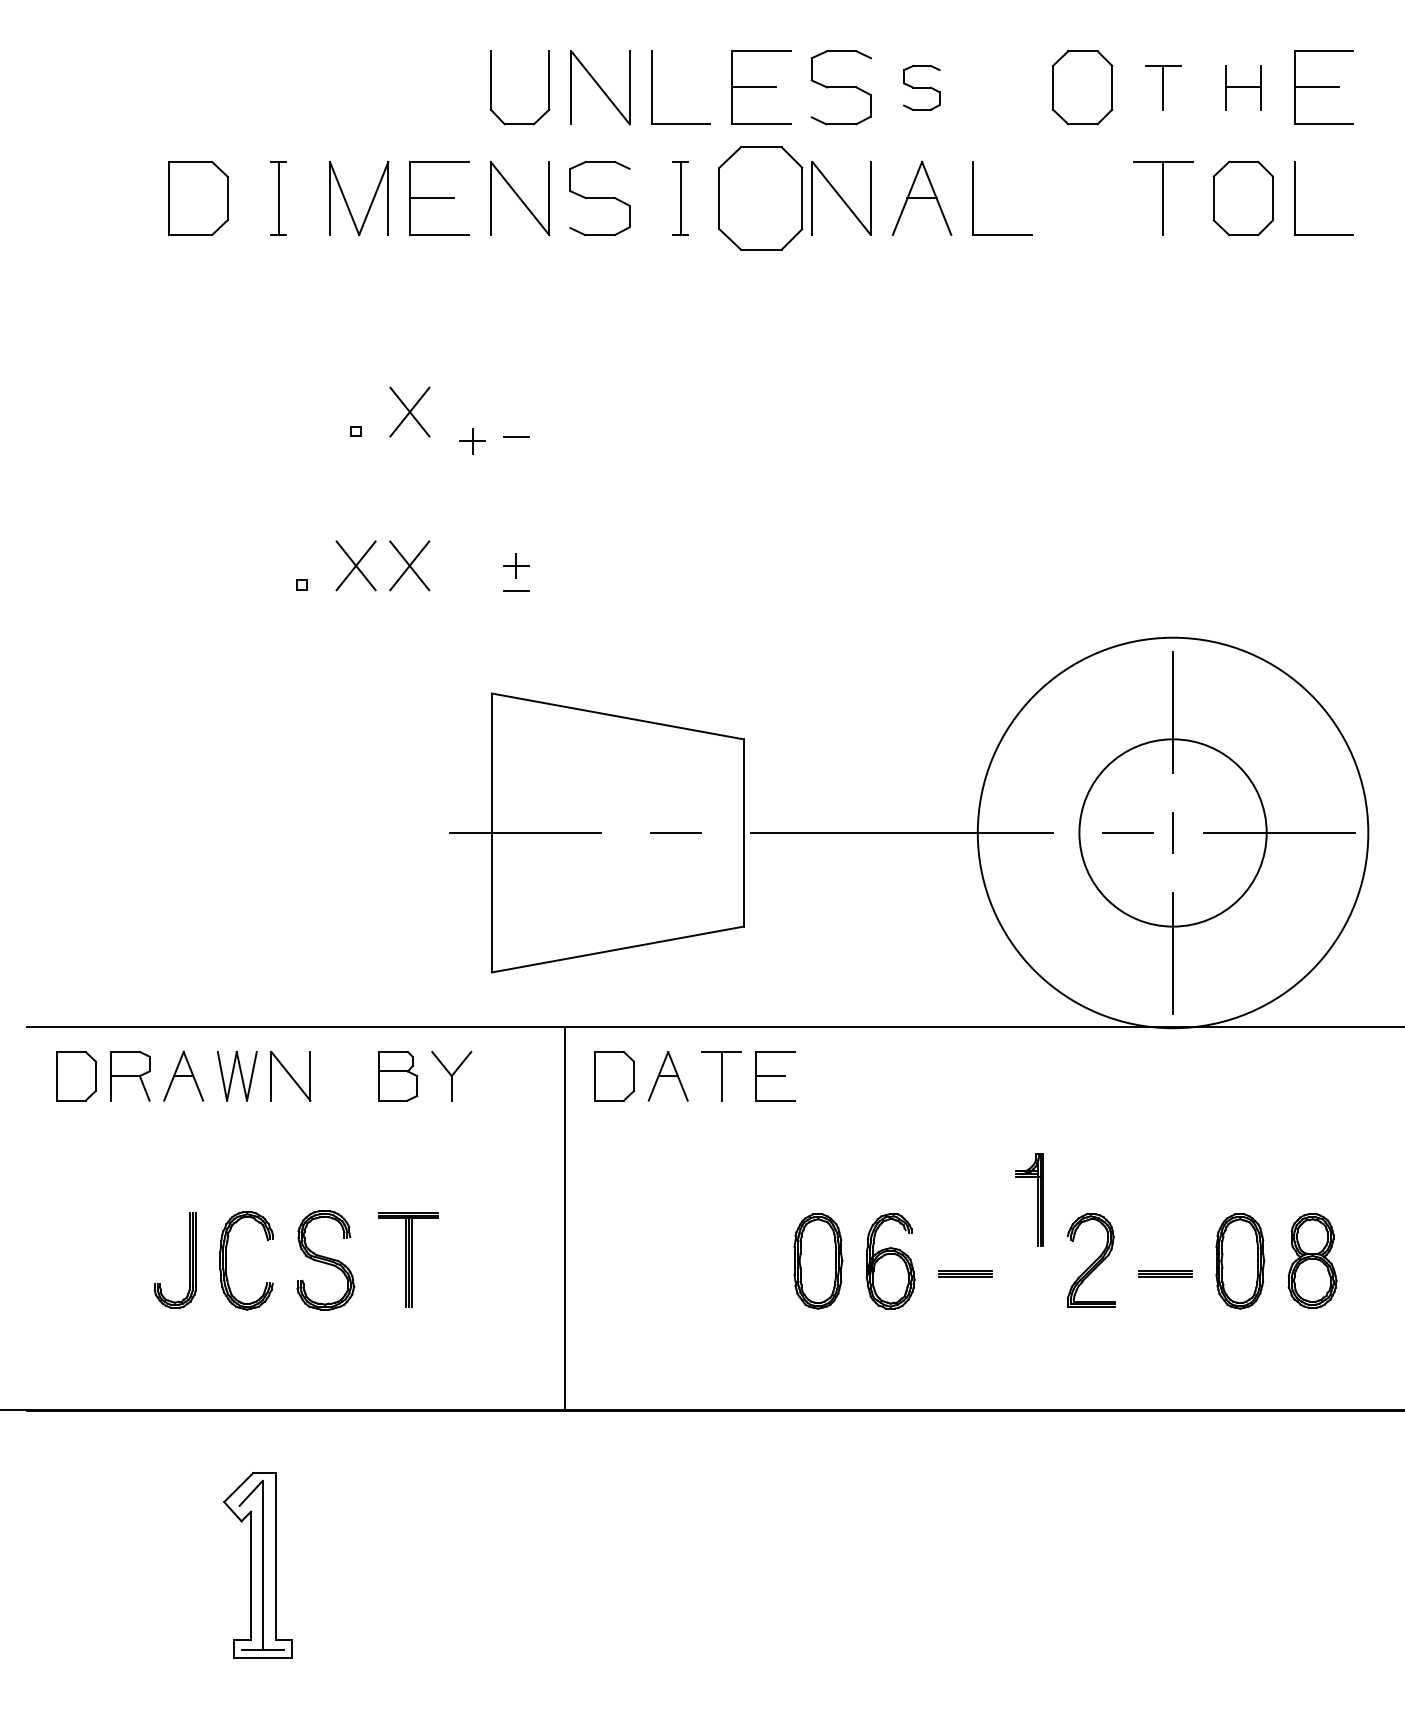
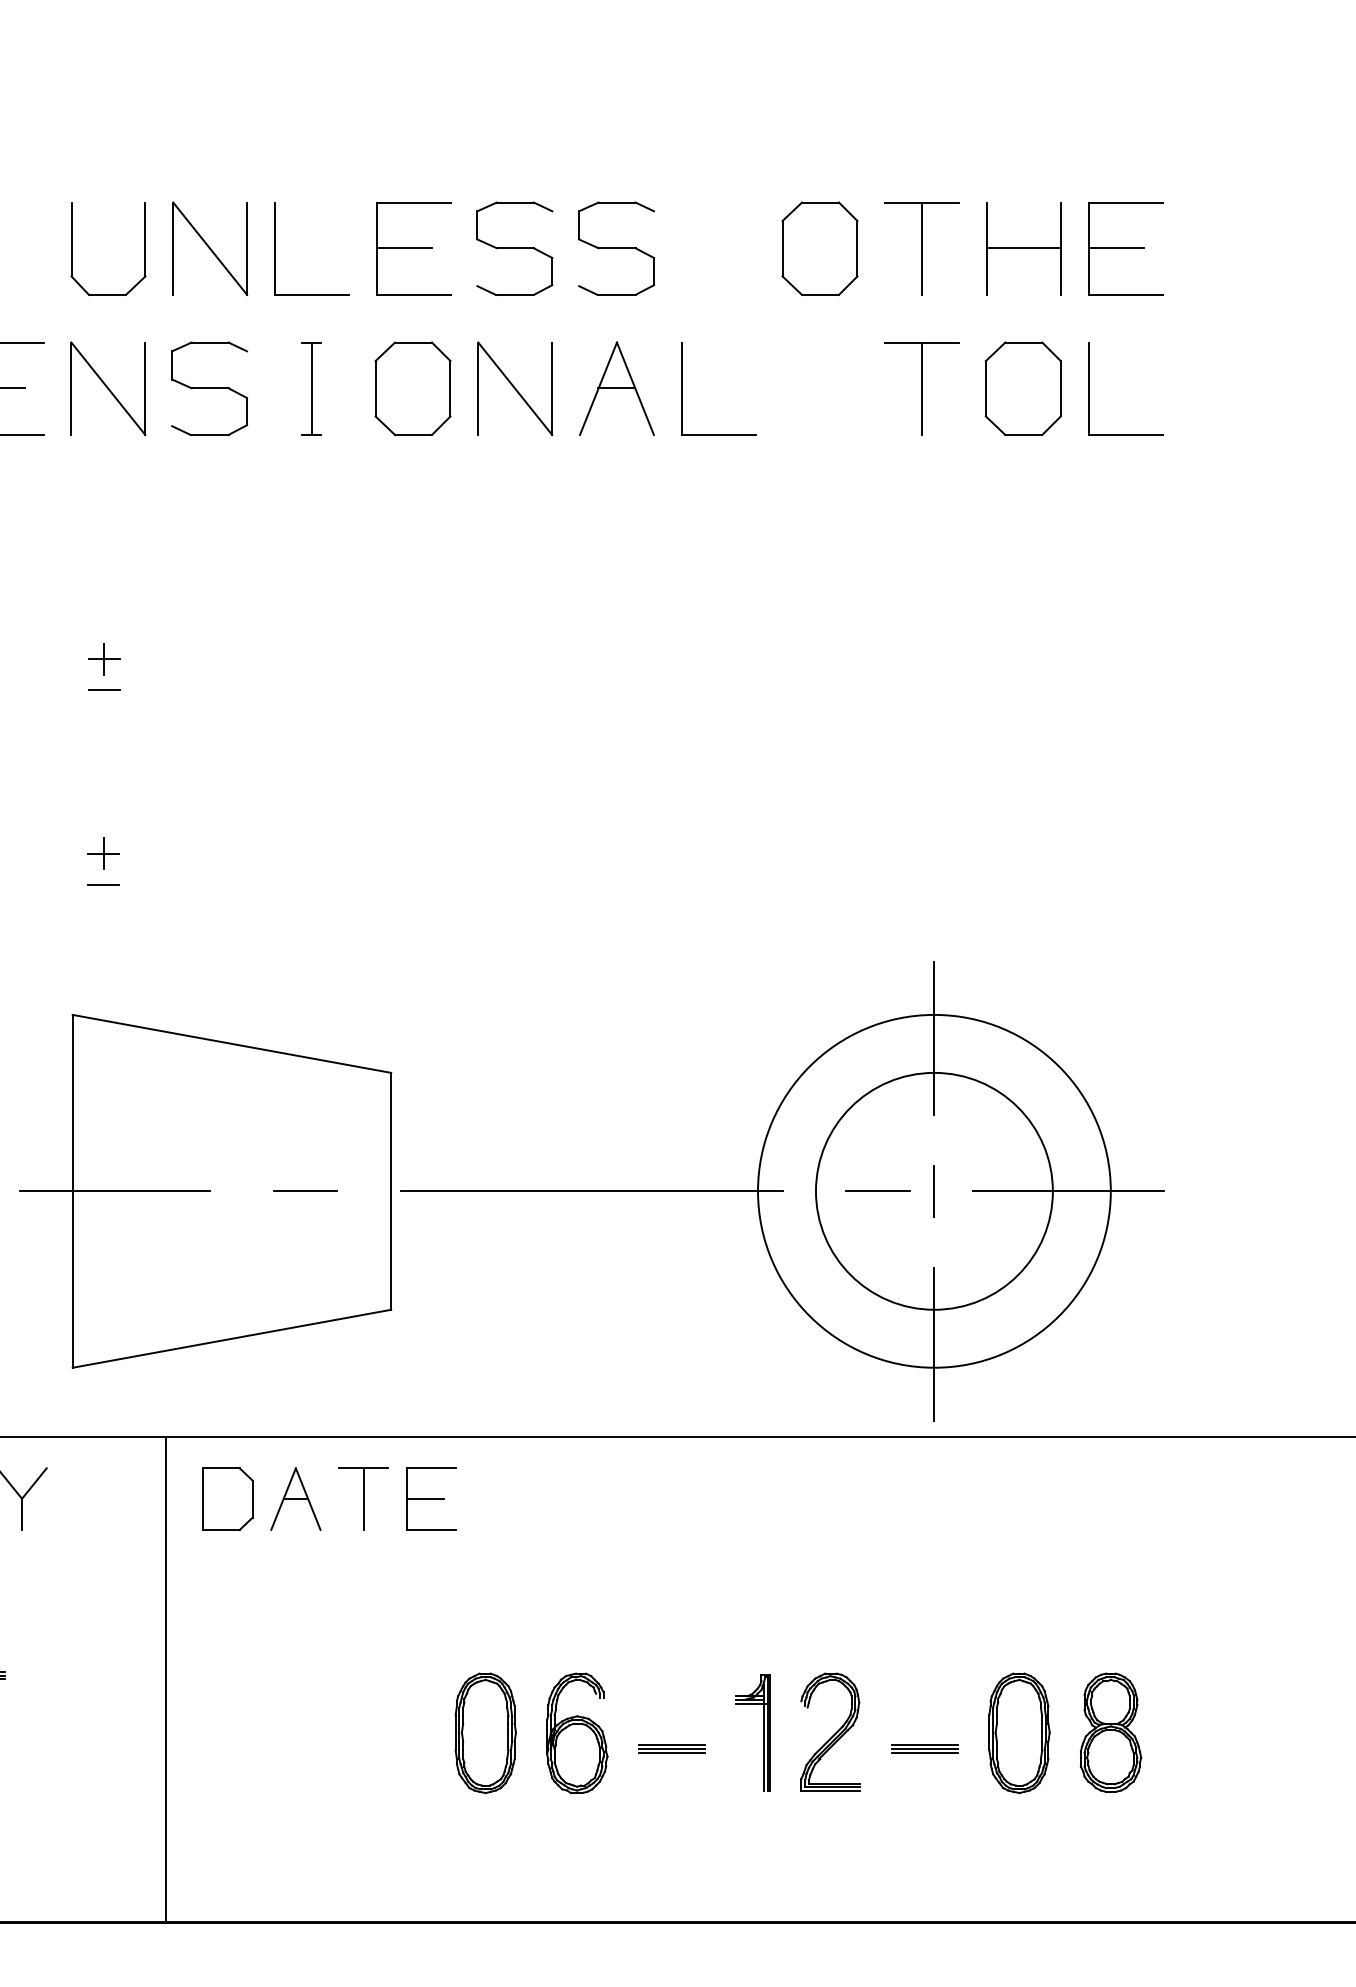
part: (921, 87) -> (616, 248), size x1.67
part: (1163, 87) -> (922, 248), size x1.67
part: (1243, 87) -> (1023, 248), size x1.67
part: (760, 198) -> (412, 388), size x0.71
part: (472, 441) -> (103, 659), moved
circle: (1172, 832) -> (933, 1190), size x0.71
part: (1037, 1199) -> (762, 1732), moved

